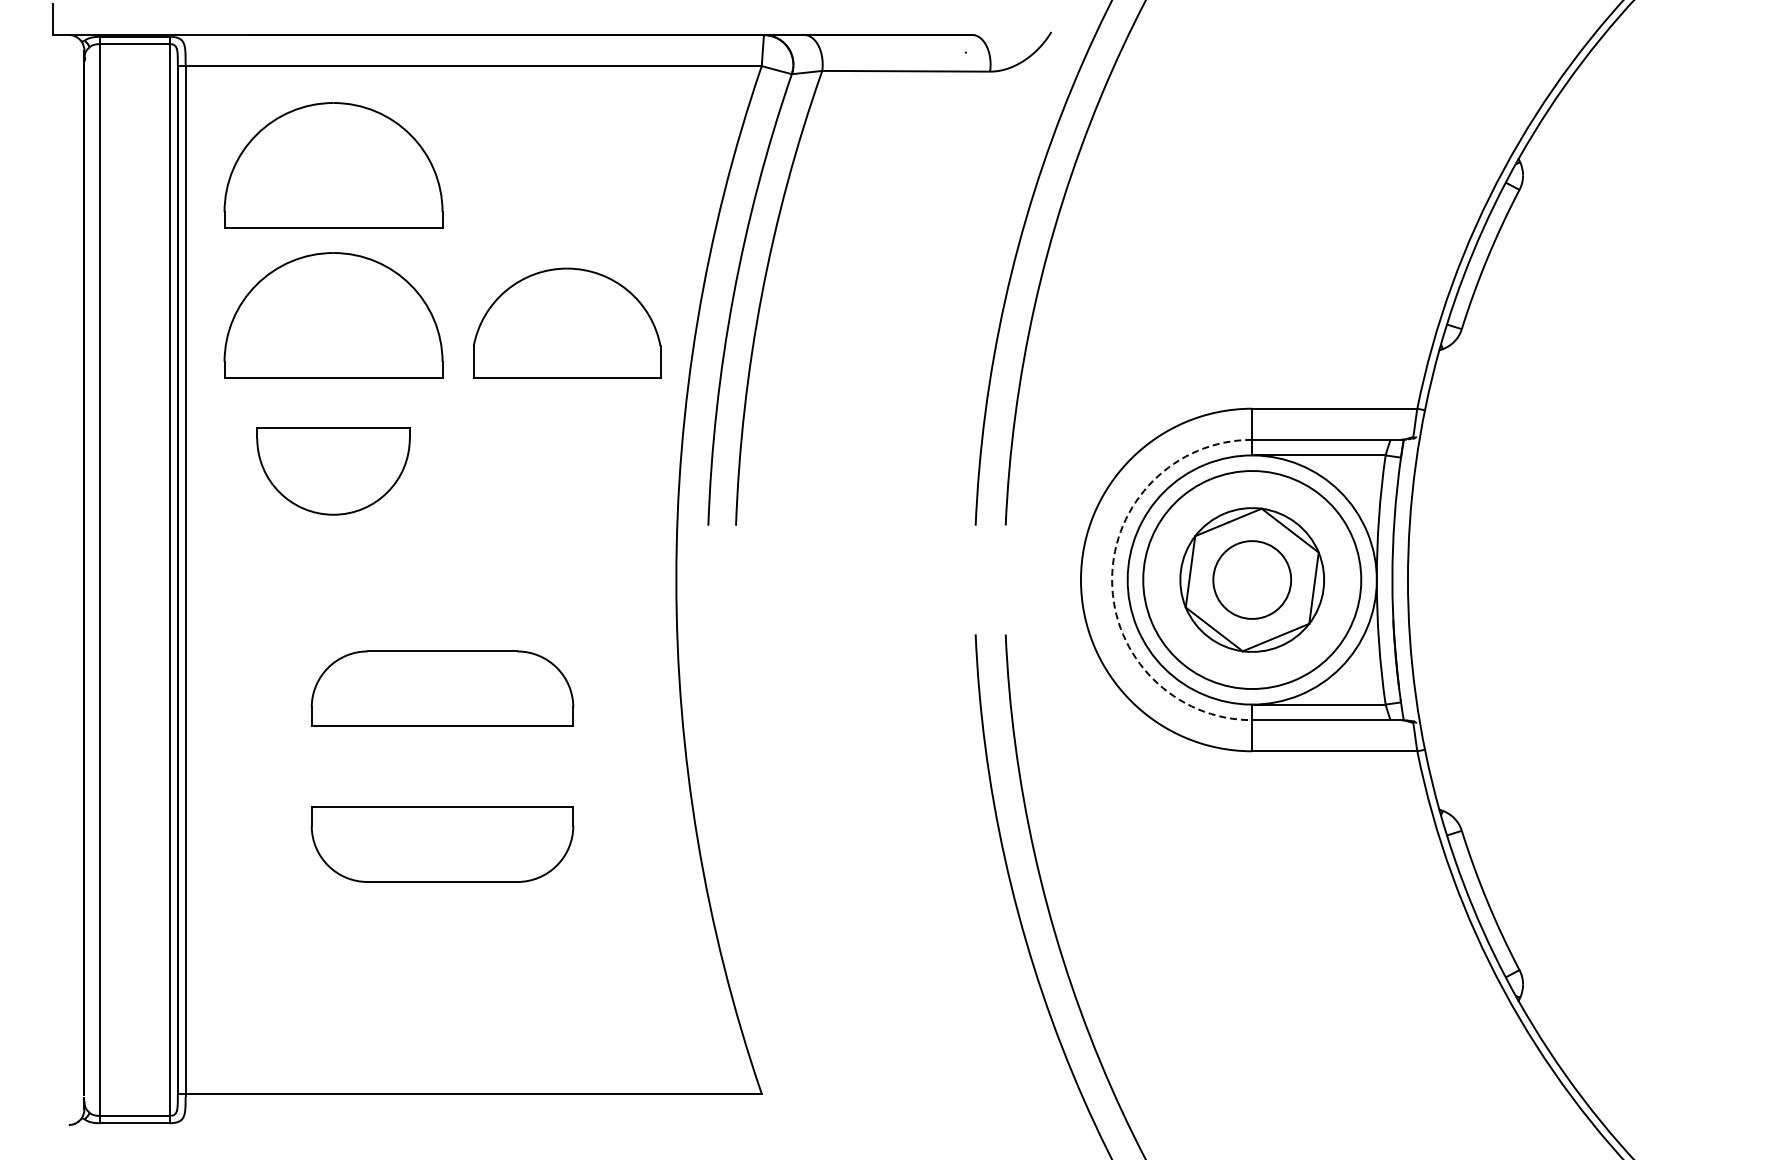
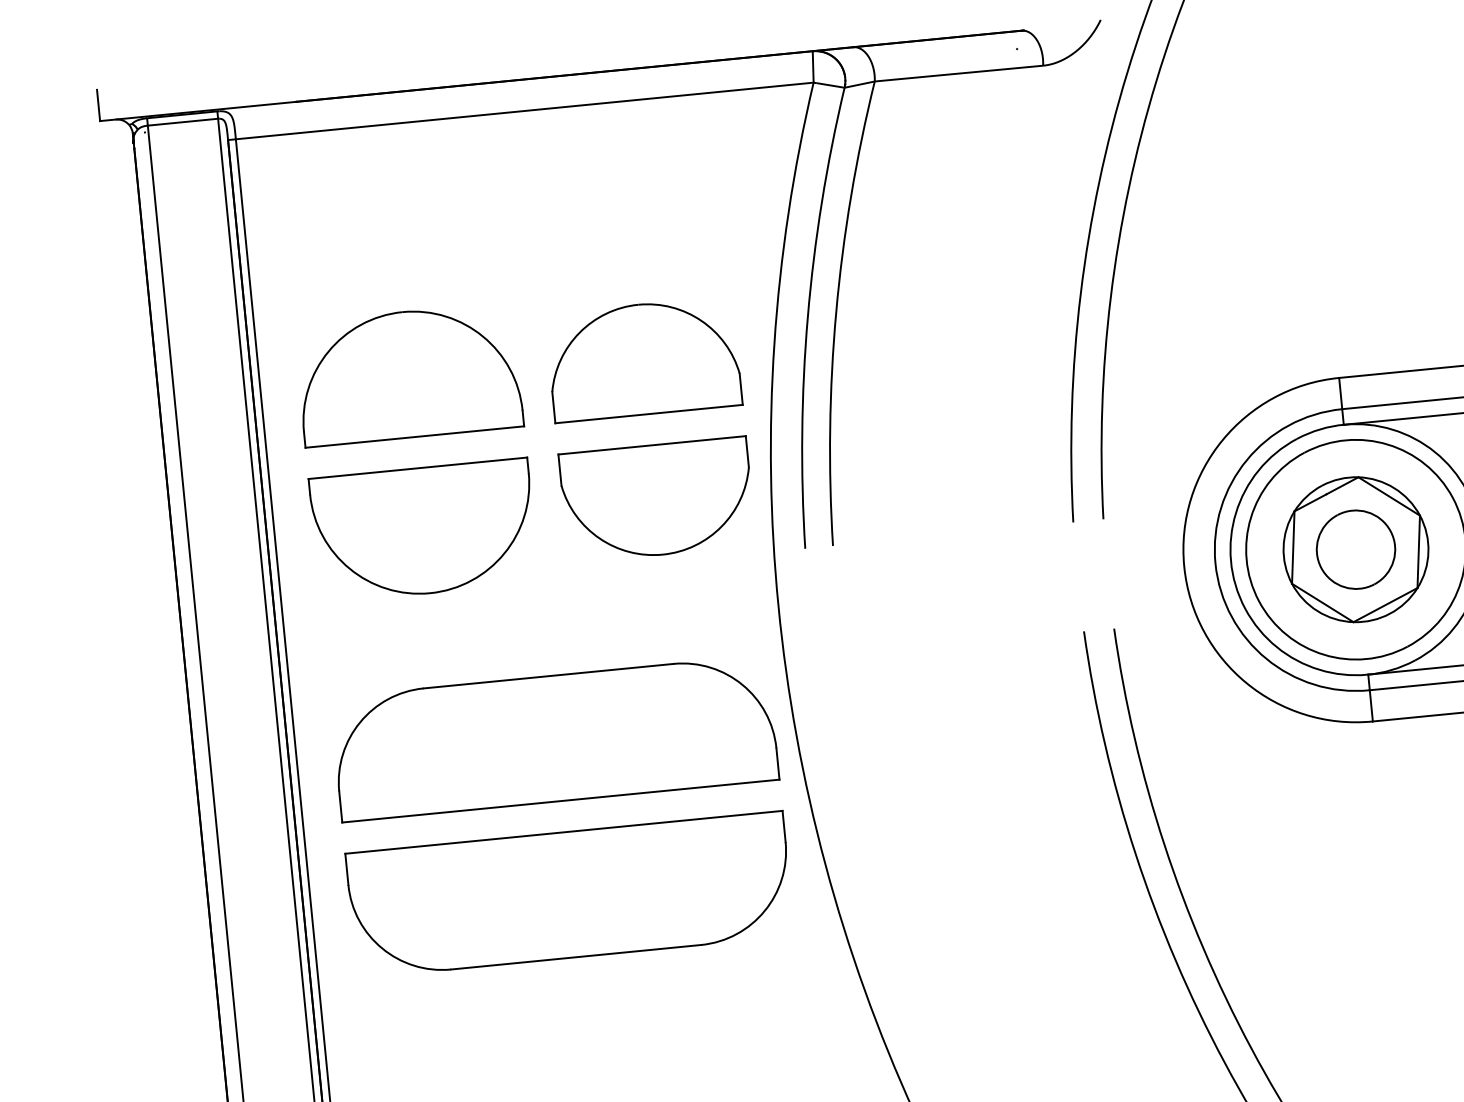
part: (333, 165) -> (393, 224), removed
part: (566, 463) -> (656, 500), added
part: (333, 471) -> (424, 531), size x1.43
arc: (1112, 580) -> (1215, 563), dashed -> solid
part: (442, 688) -> (554, 738), size x1.67
part: (442, 844) -> (570, 894), size x1.67

